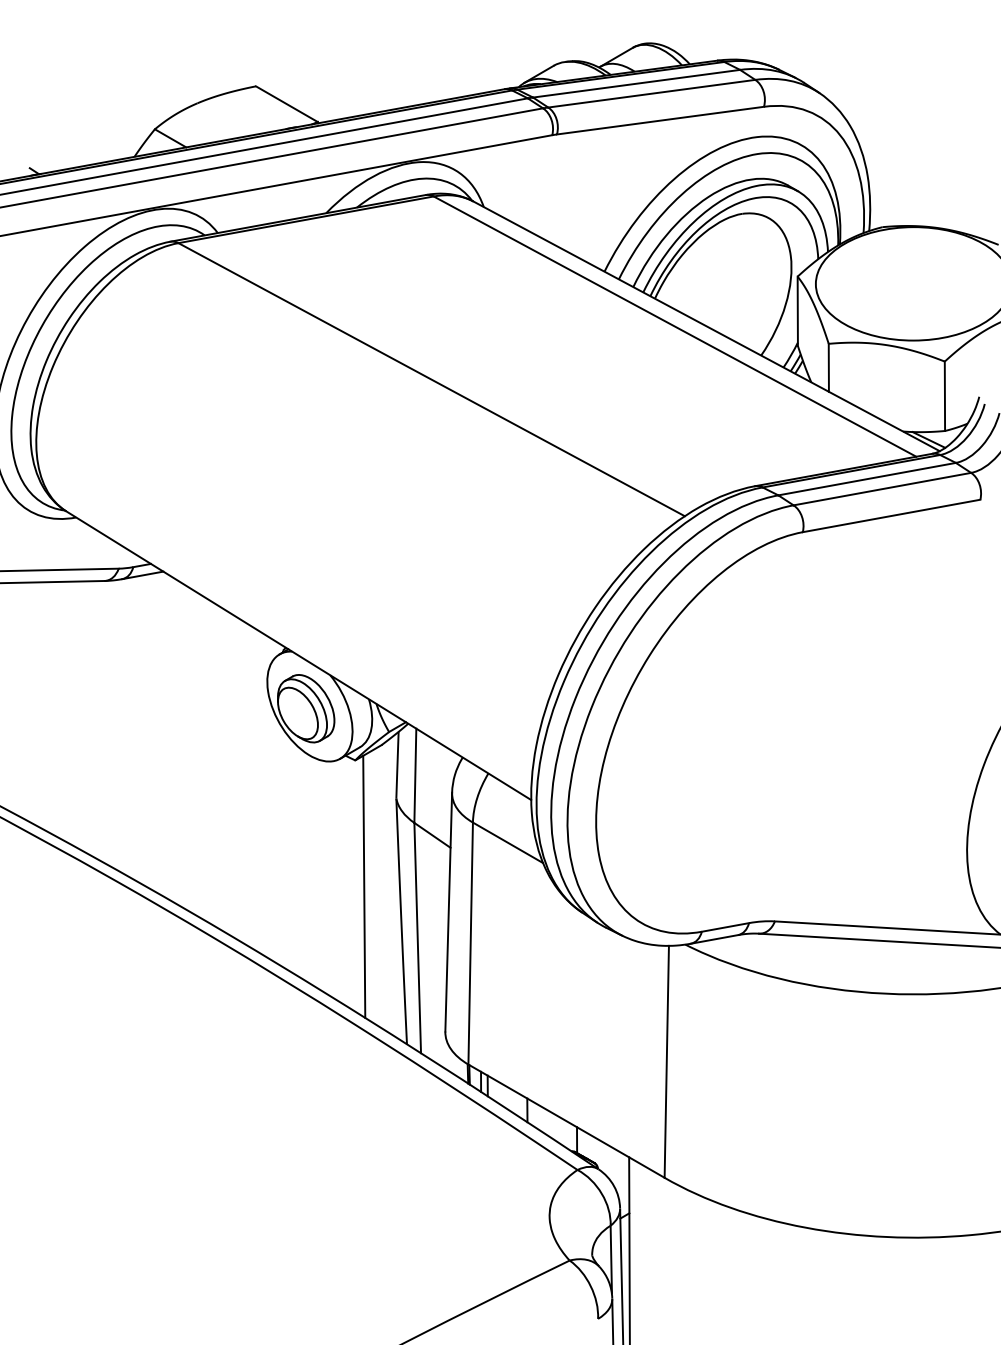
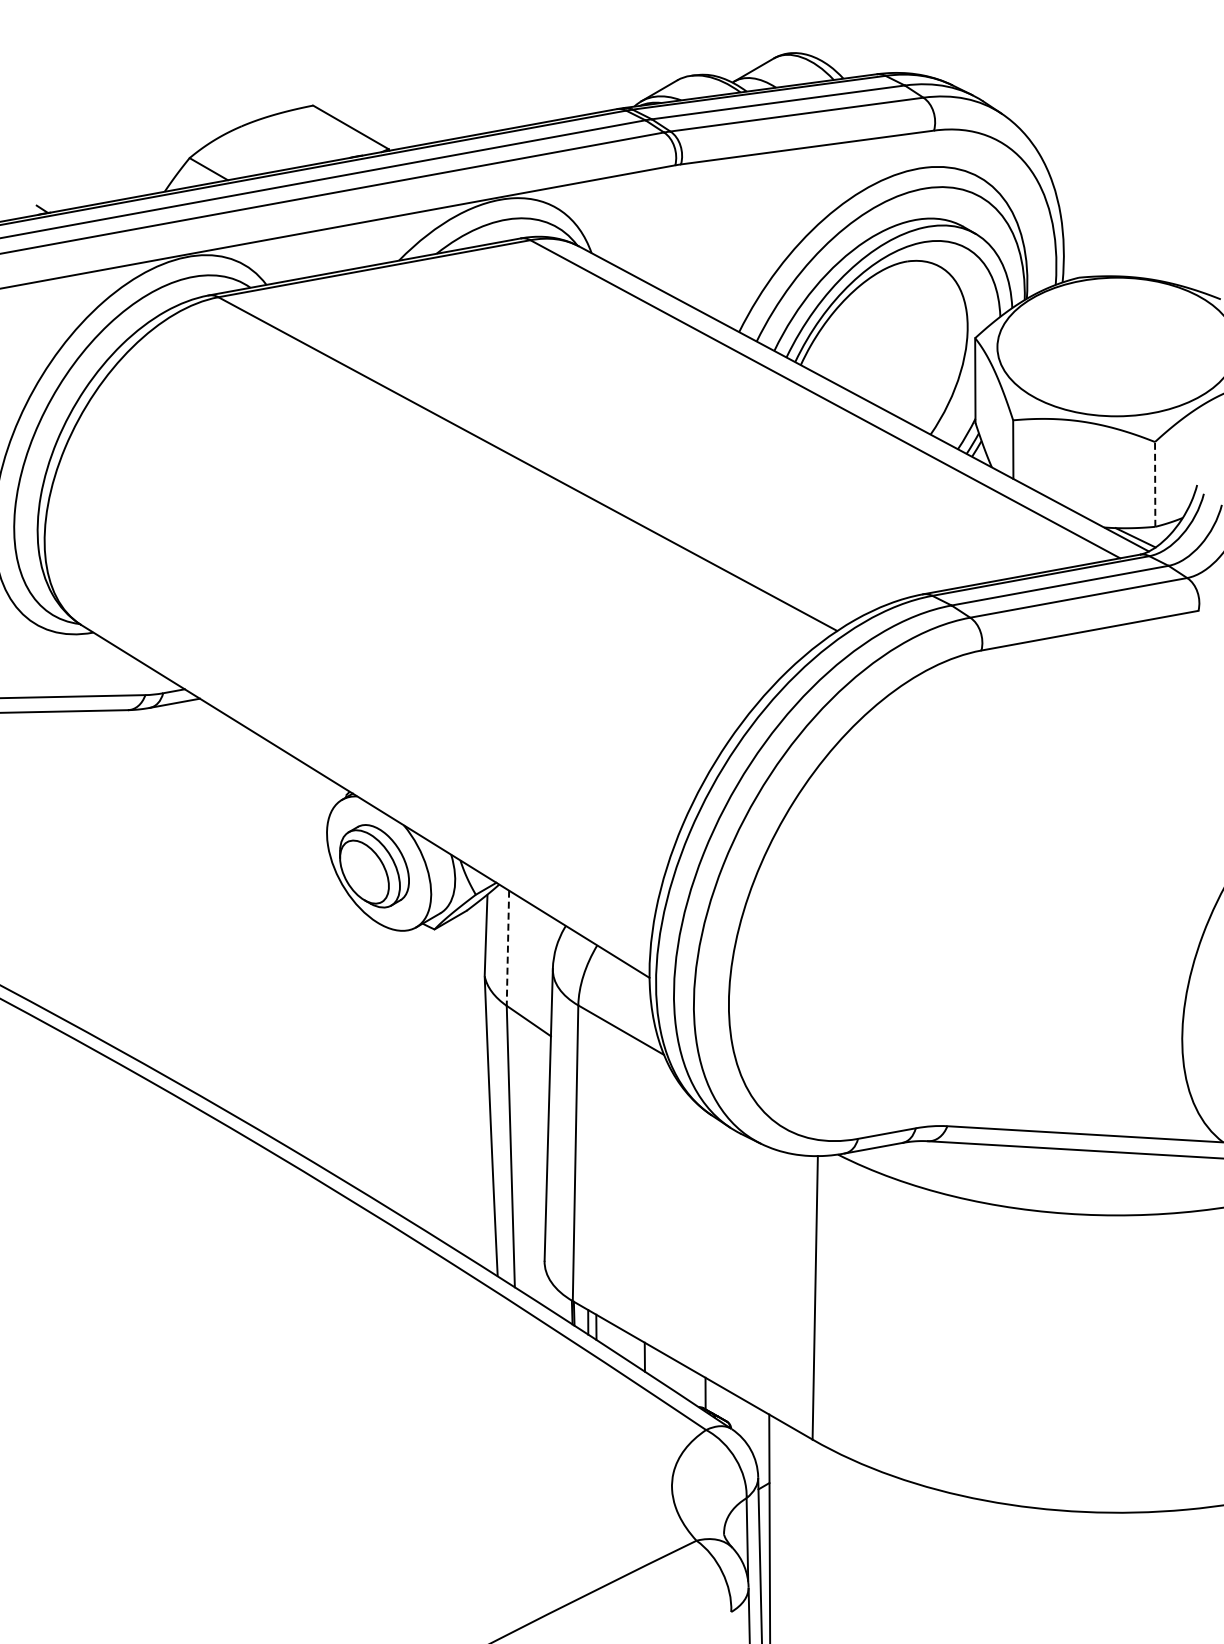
line: (945, 395) -> (1155, 483), solid -> dashed
line: (414, 776) -> (507, 948), solid -> dashed
line: (364, 886) -> (445, 1083), removed

